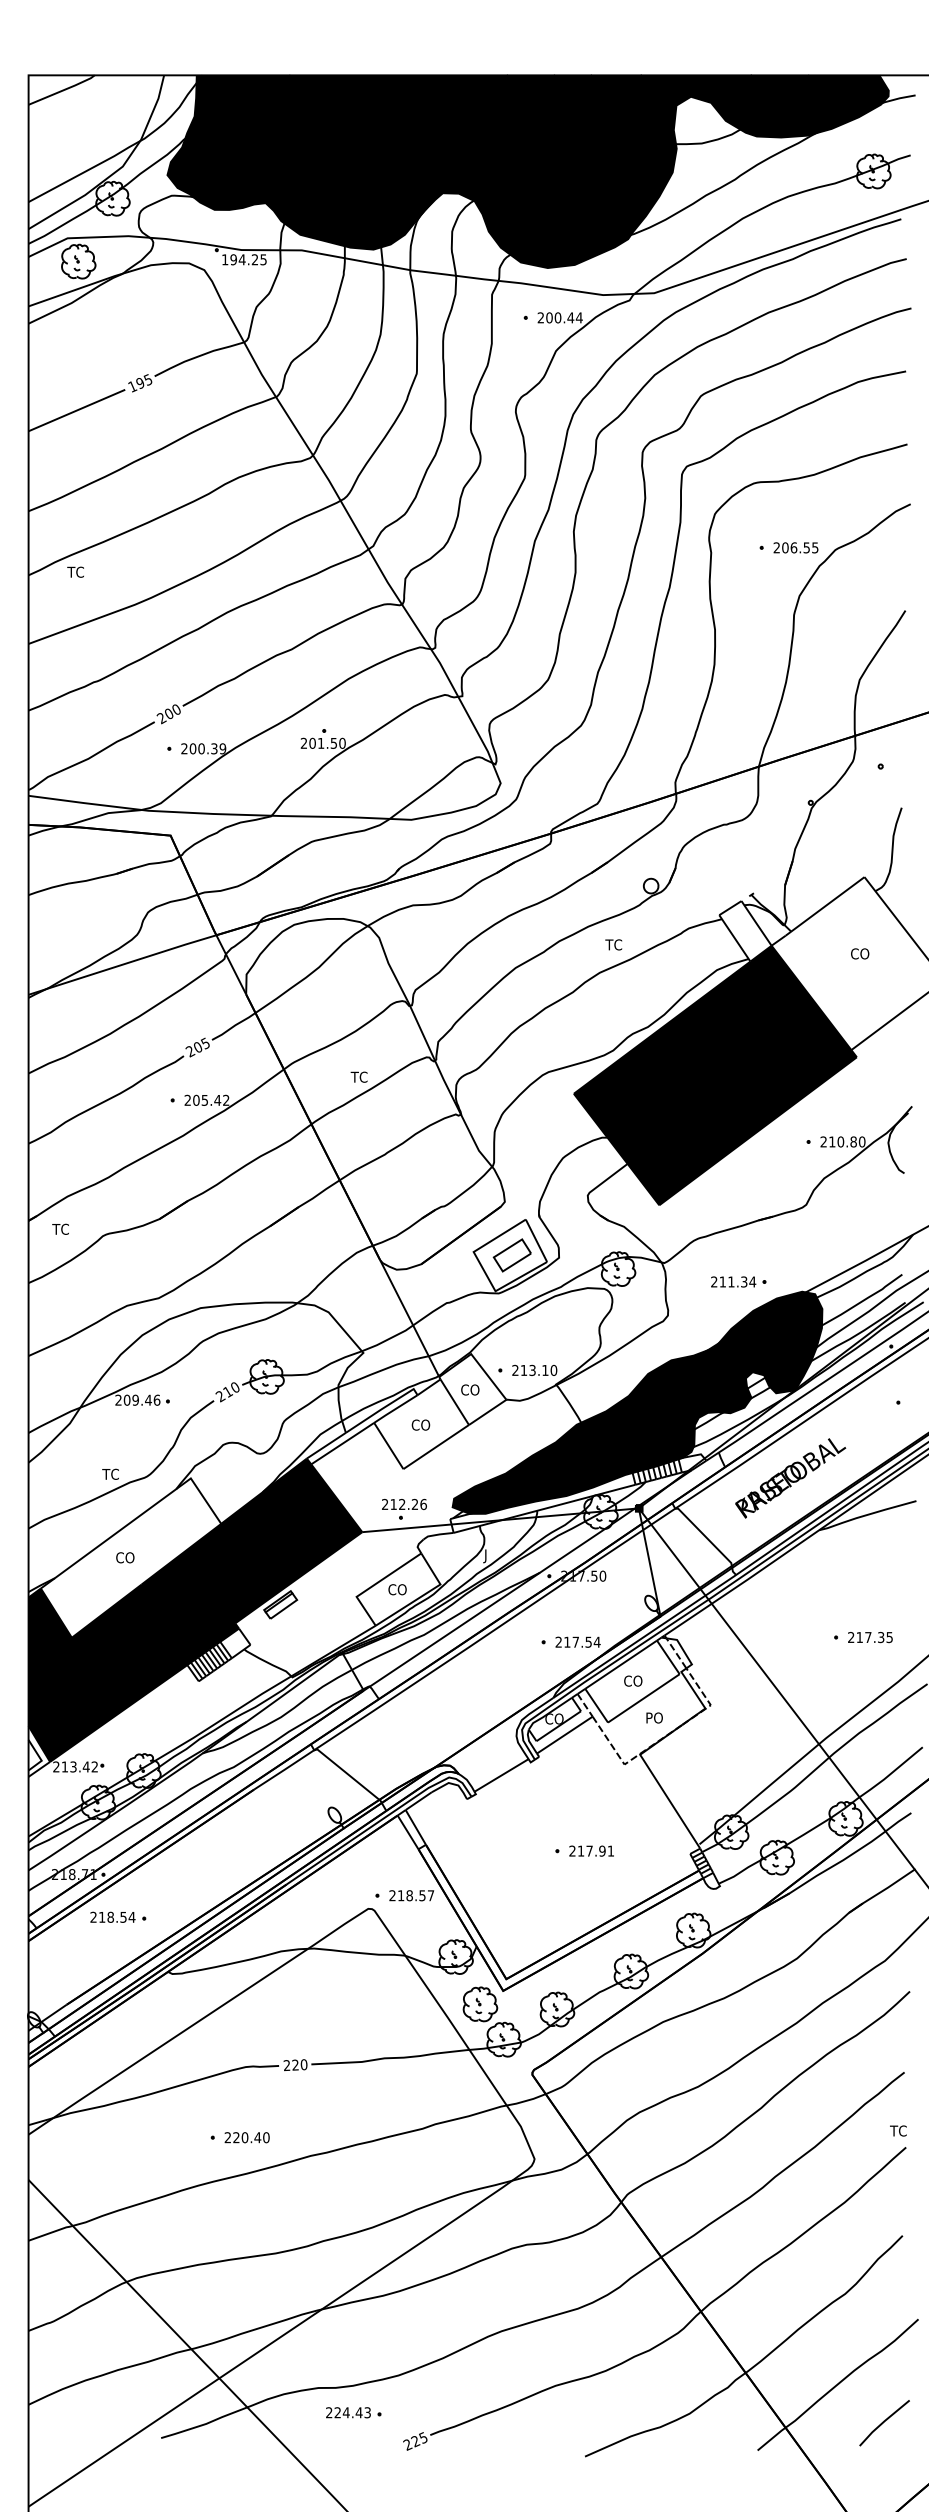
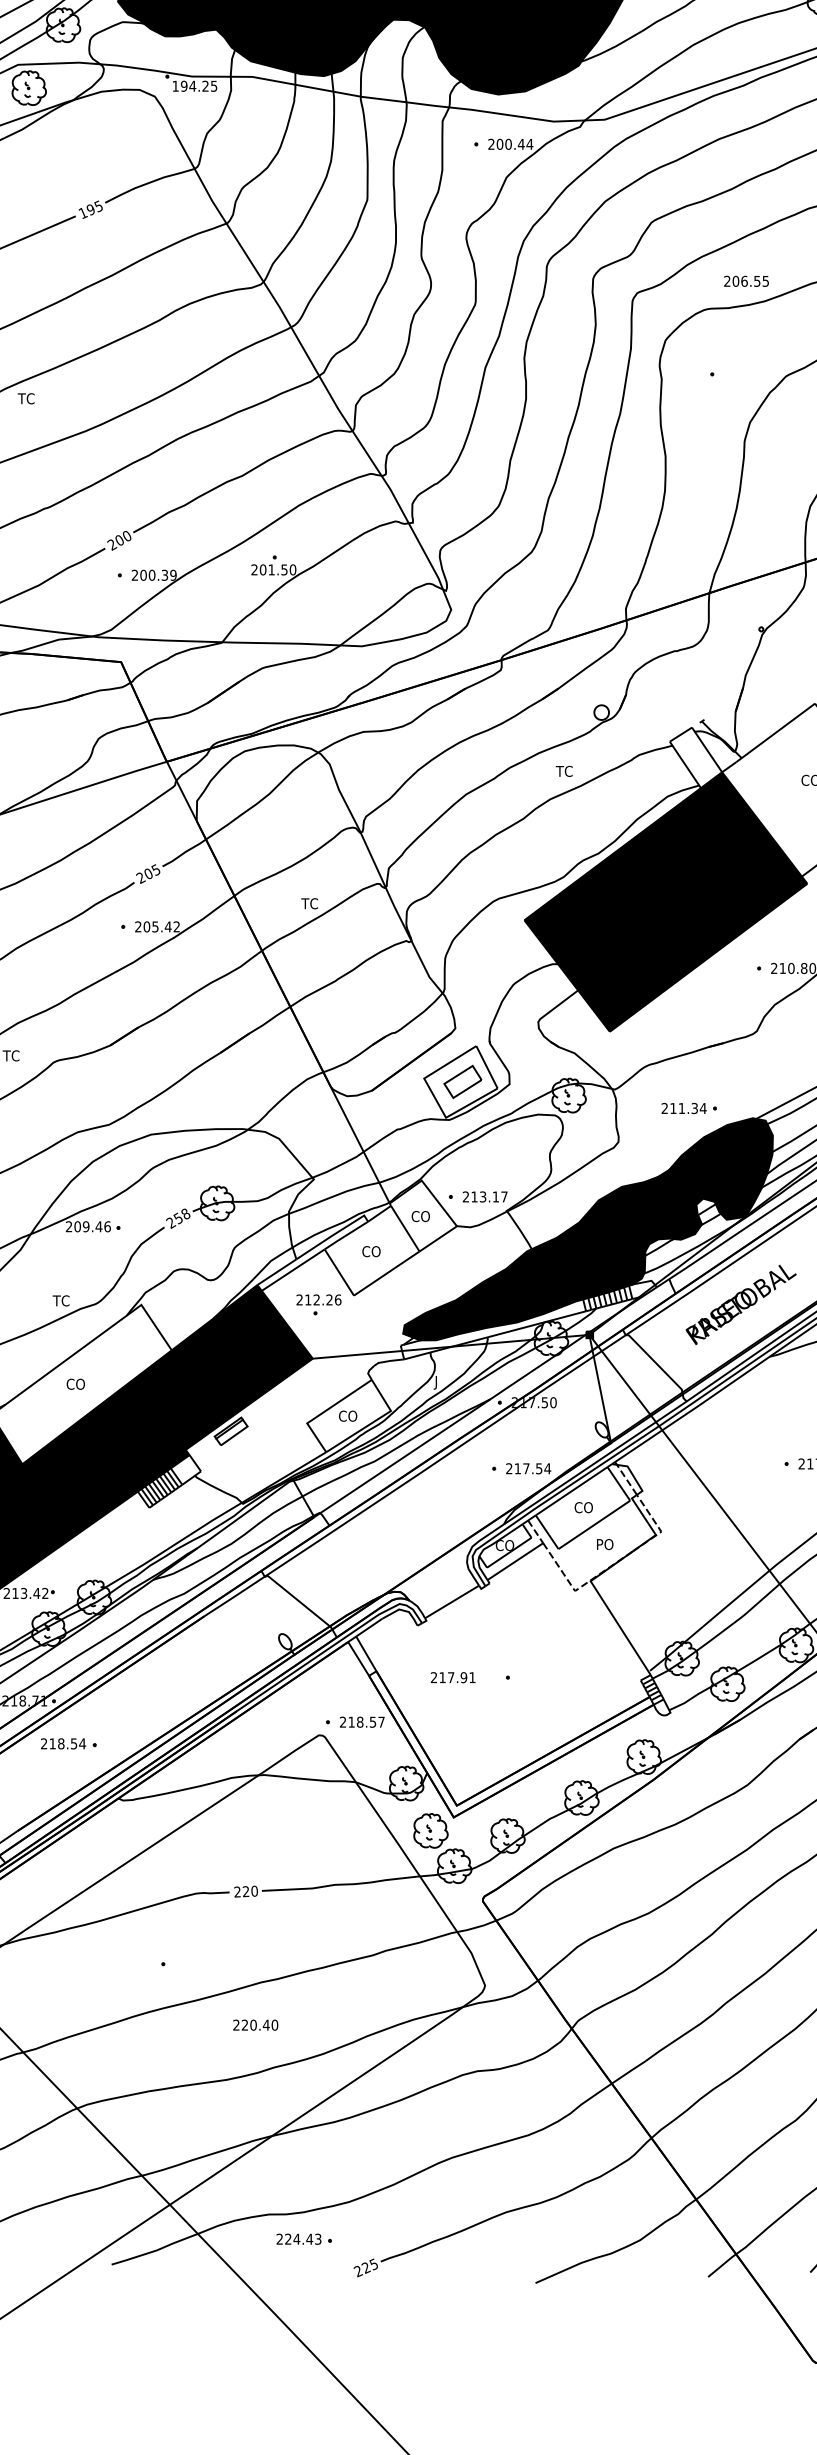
text: (795, 547) -> (746, 281), moved
text: (553, 1369) -> (504, 1196), 213.10 -> 213.17
text: (231, 1389) -> (182, 1216), 210 -> 258
part: (404, 1509) -> (319, 1305), moved
text: (591, 1850) -> (453, 1677), moved
text: (246, 2137) -> (255, 2025), moved

